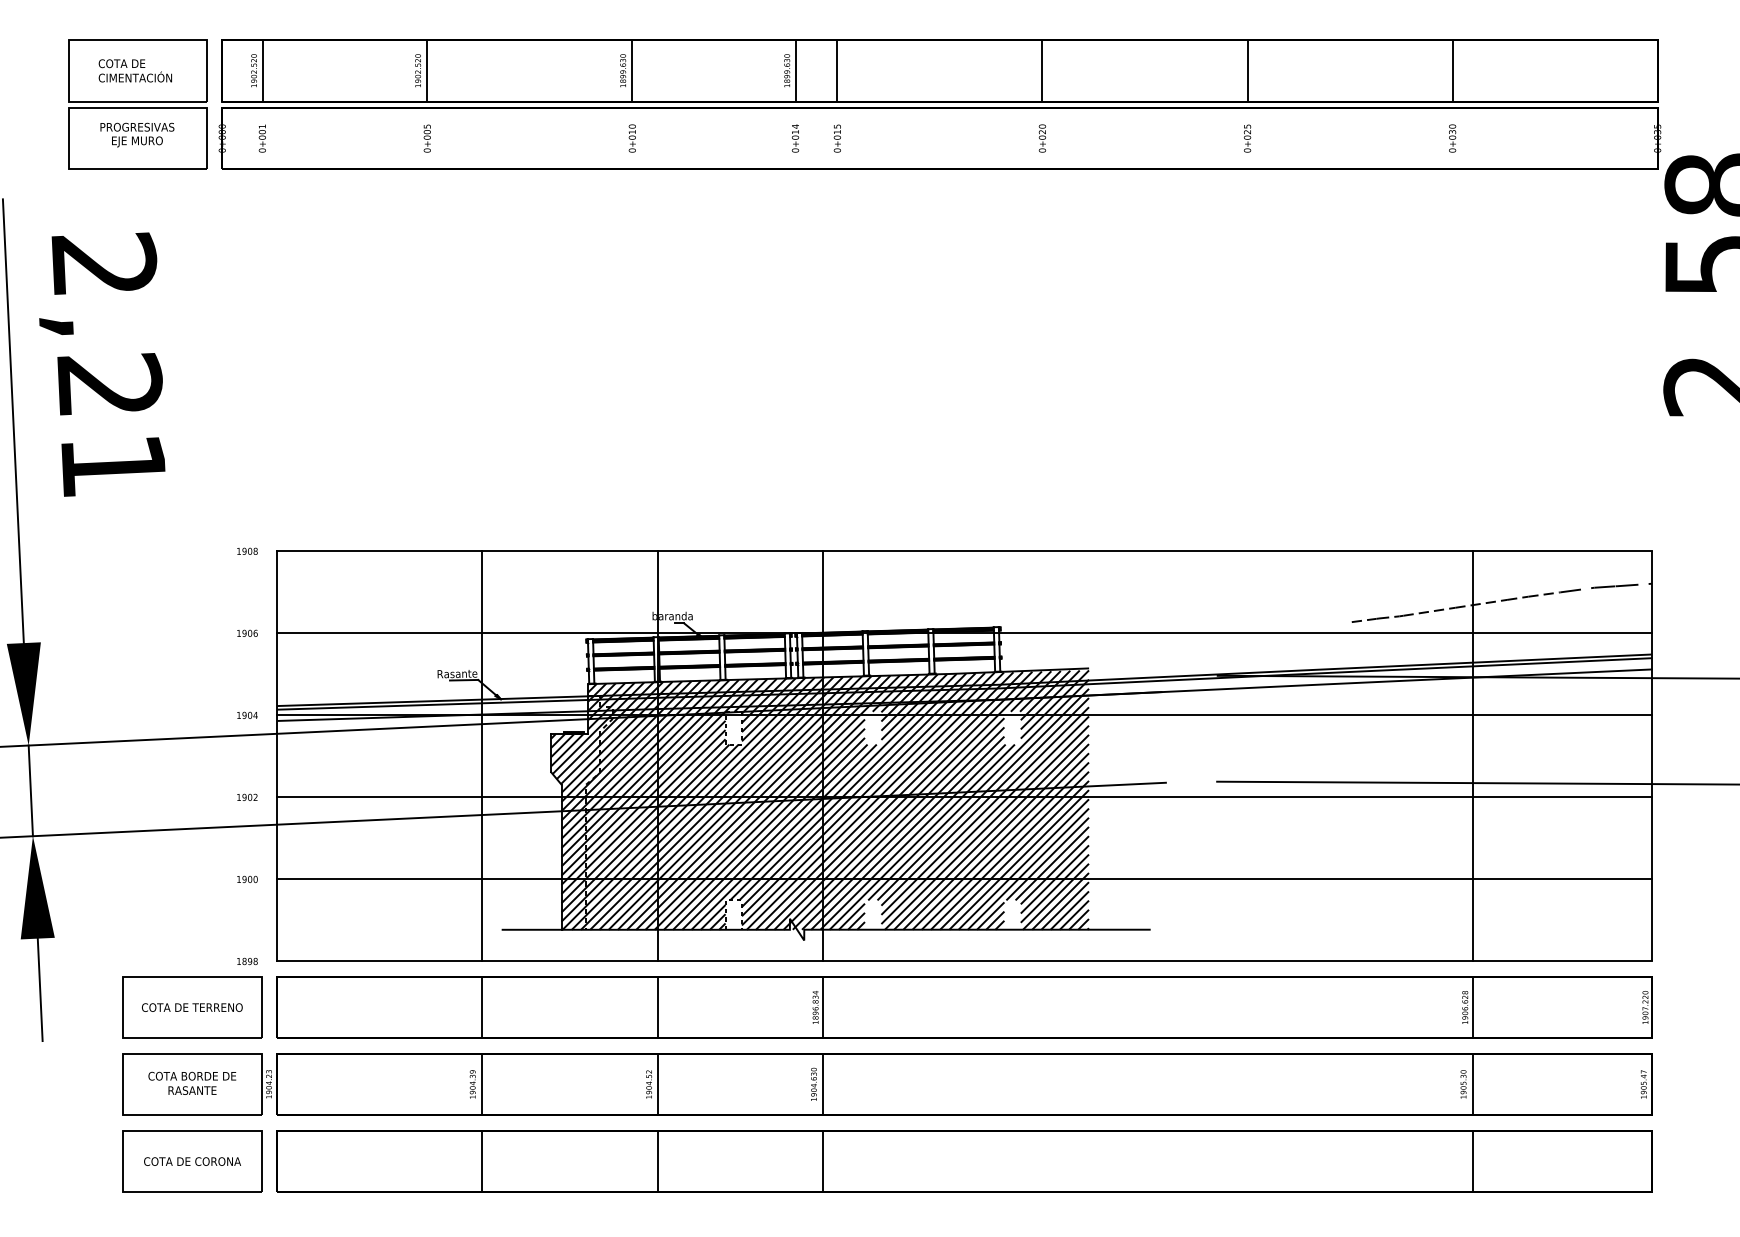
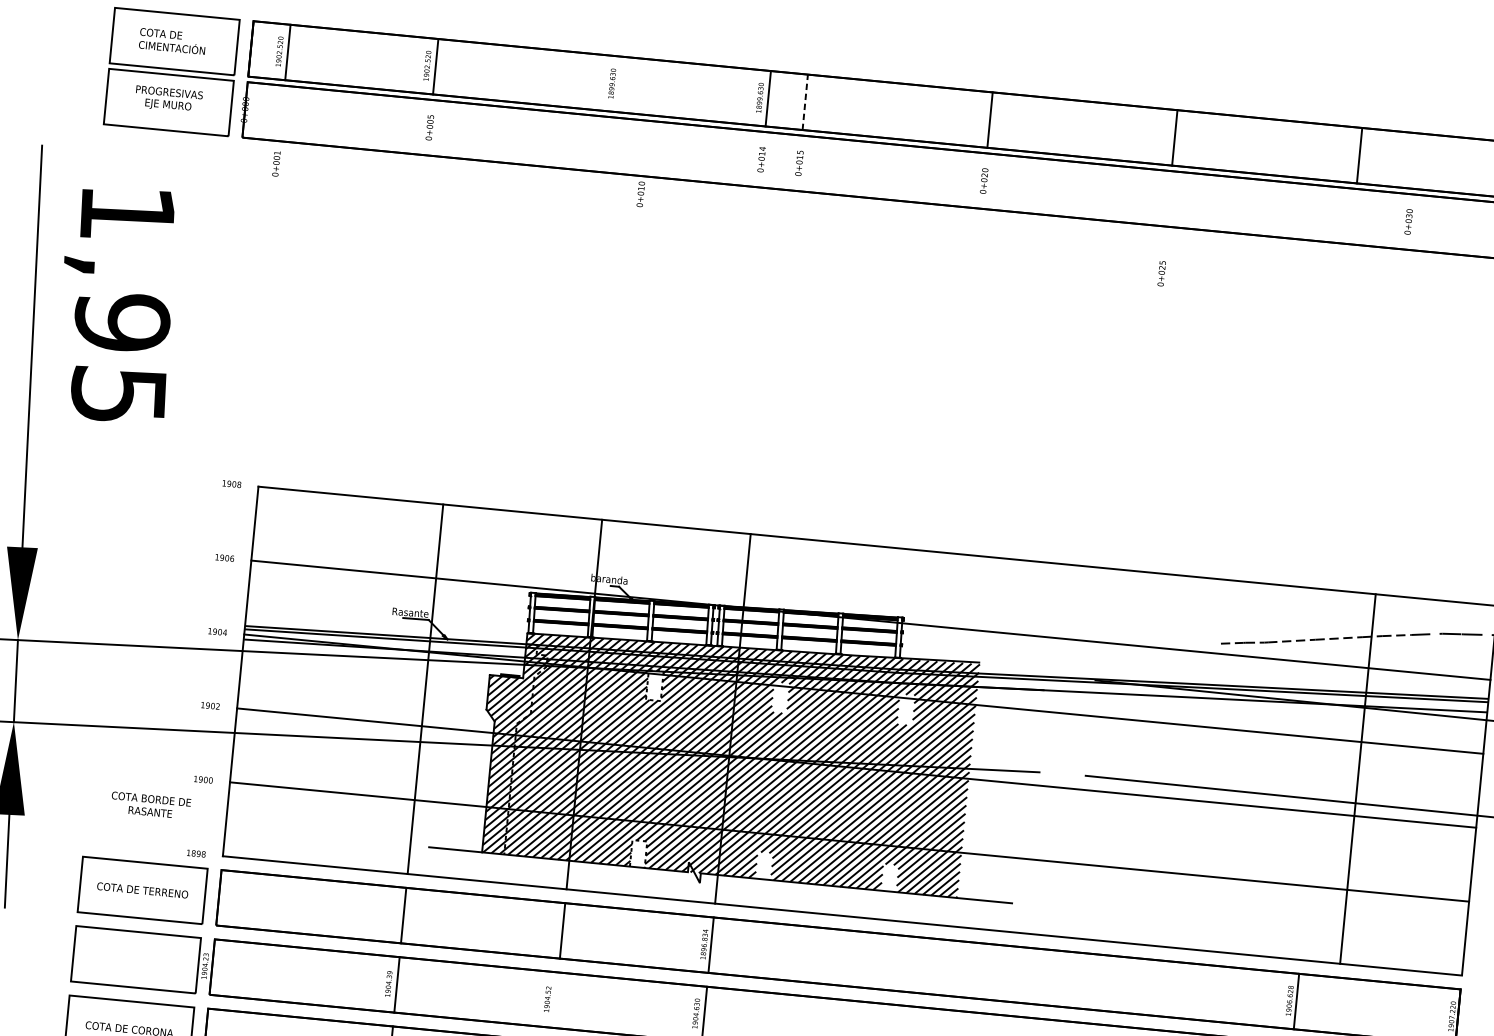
line: (632, 70) -> (620, 84), removed
line: (837, 70) -> (805, 101), solid -> dashed
text: (261, 138) -> (275, 163), moved
text: (631, 138) -> (640, 194), moved
text: (1247, 138) -> (1161, 273), moved
text: (1452, 138) -> (1408, 221), moved
text: (108, 364) -> (122, 303), 2,21 -> 1,95
line: (1472, 756) -> (1357, 779), moved
text: (192, 1082) -> (151, 804), moved
line: (658, 1084) -> (556, 1000), removed

